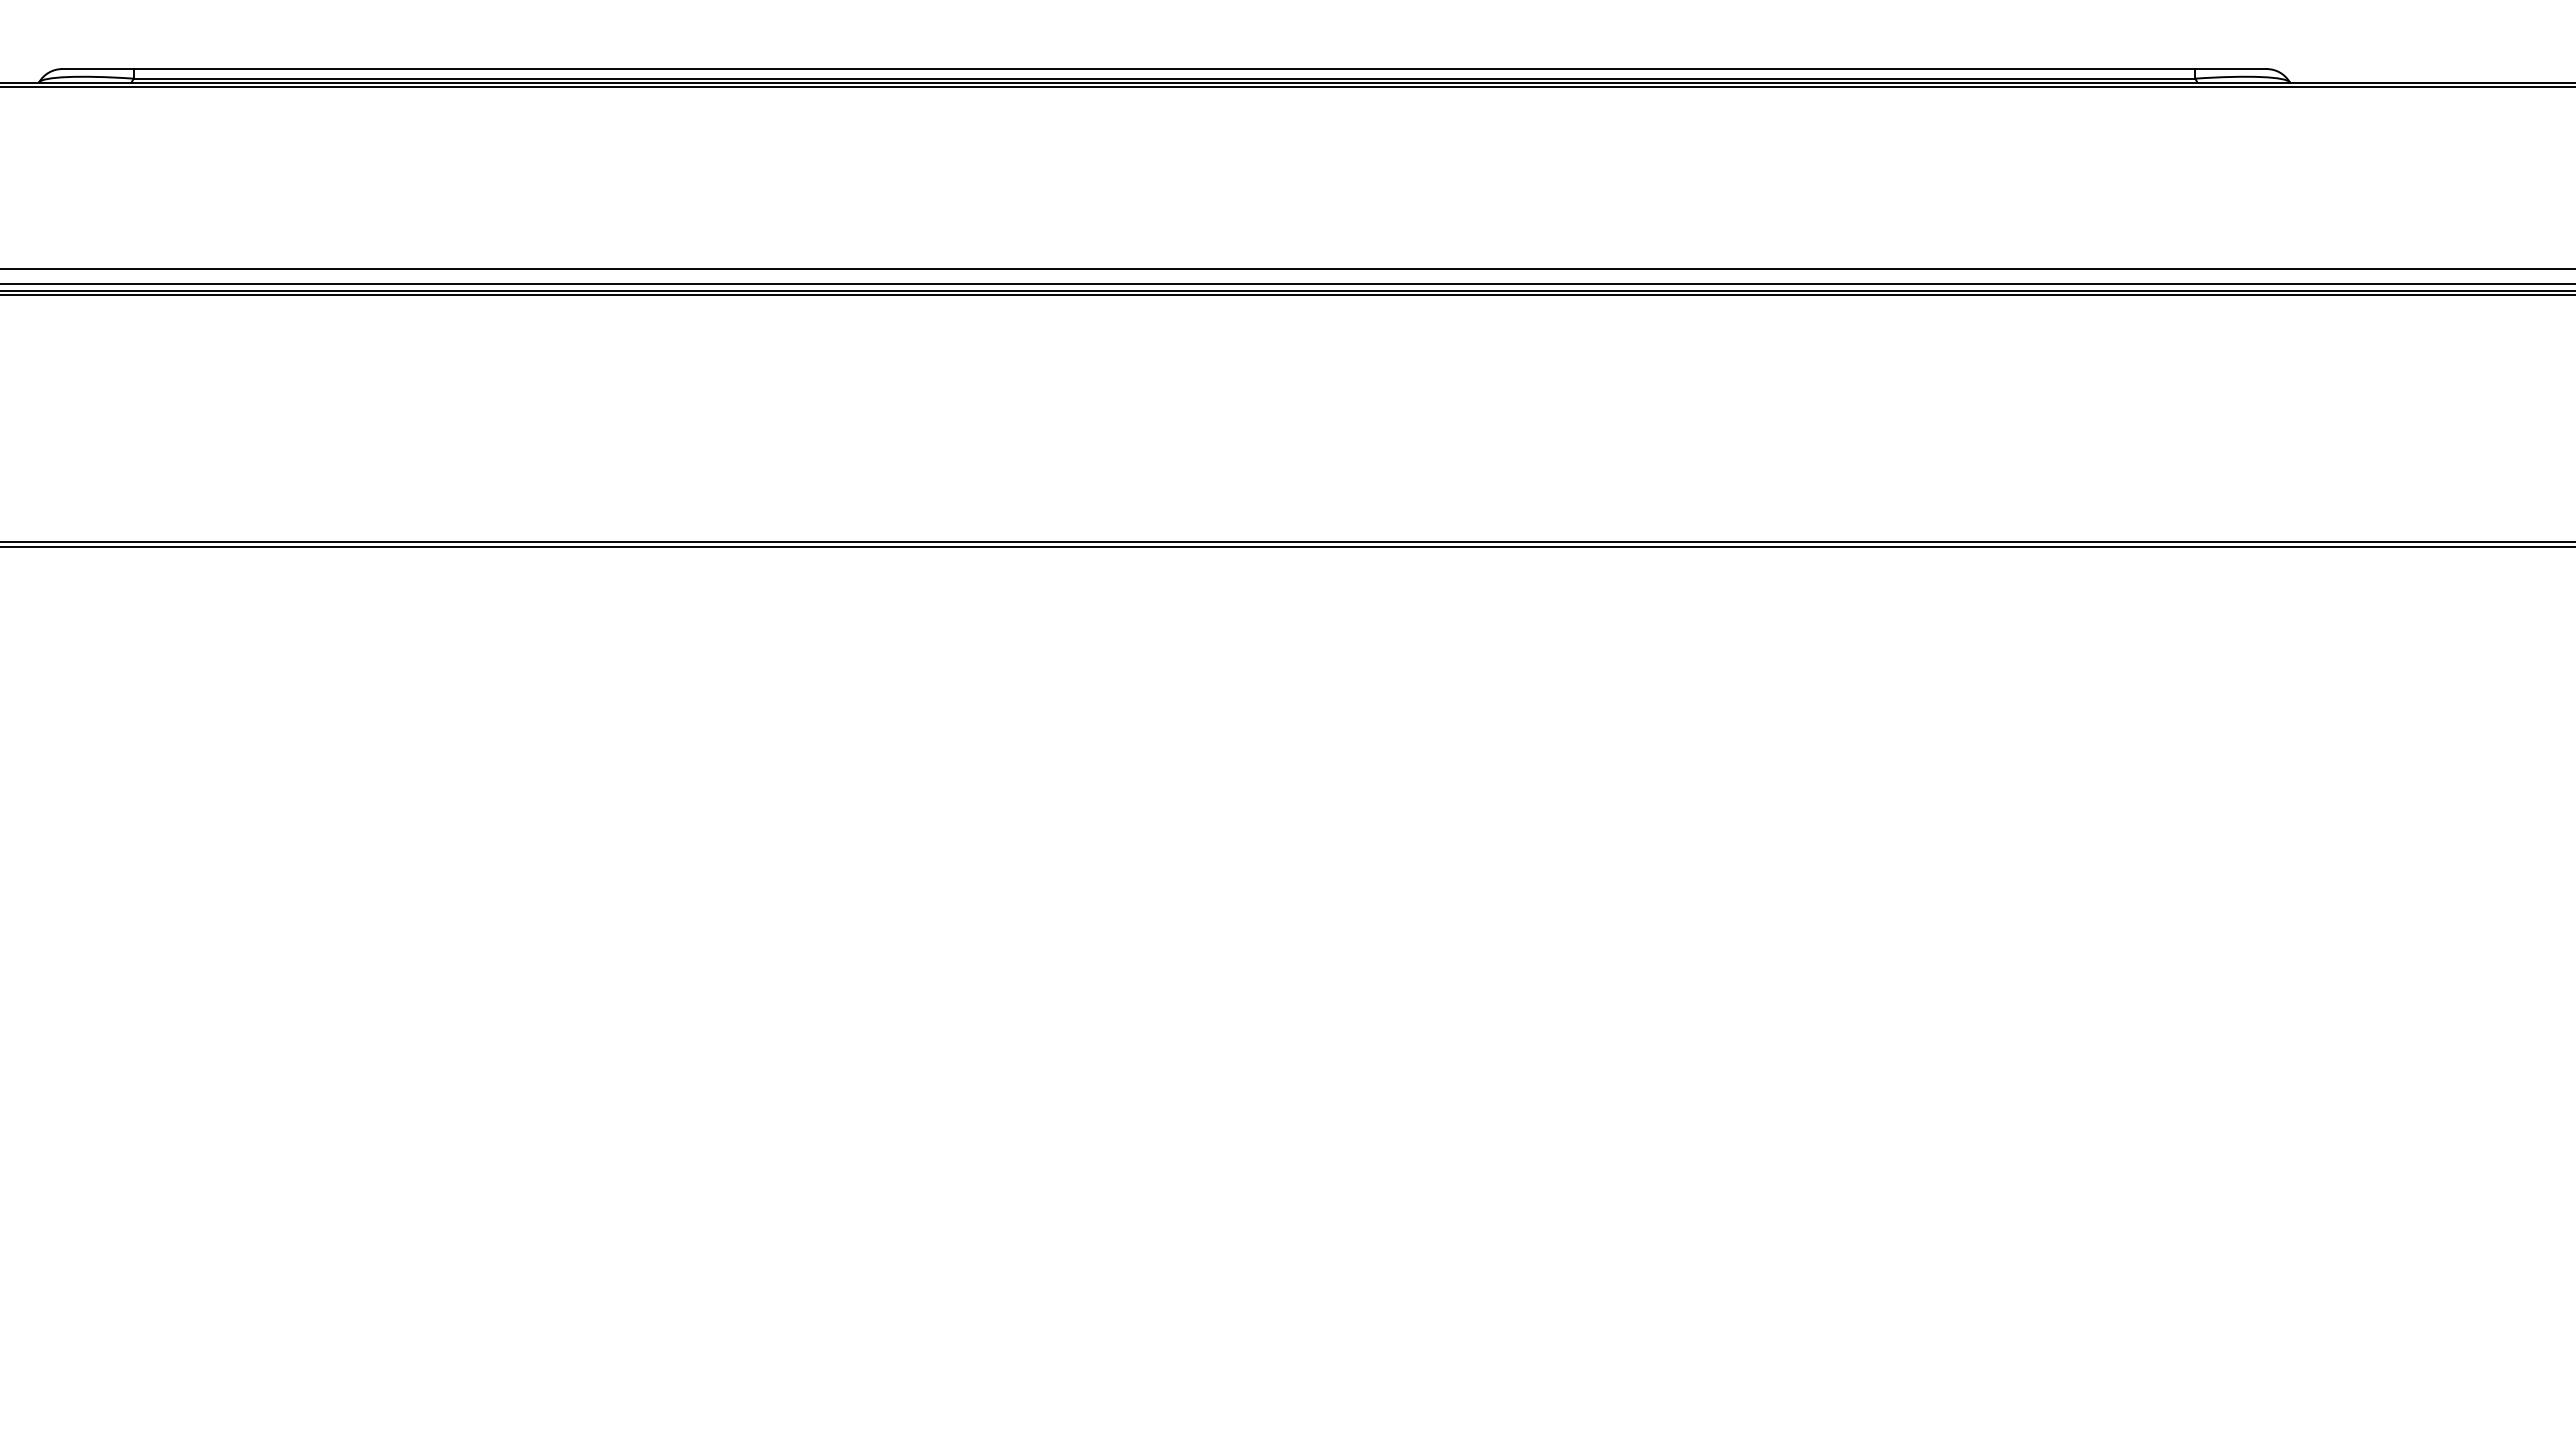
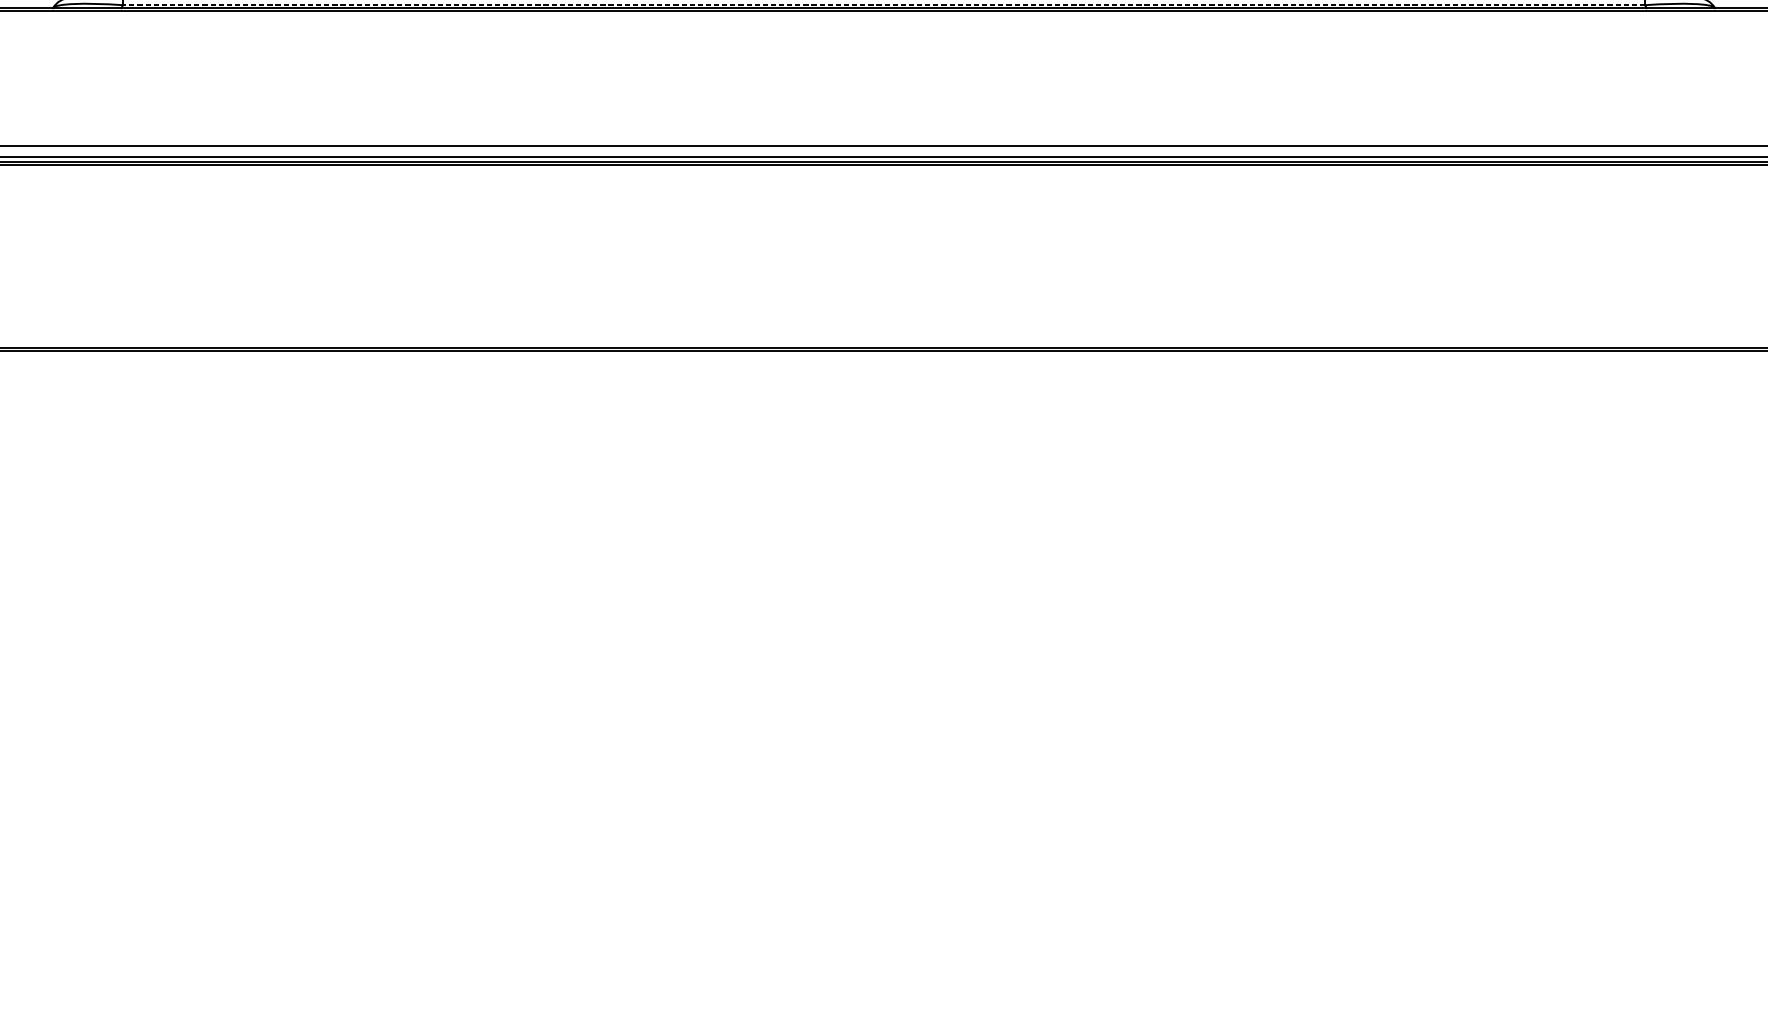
line: (1164, 78) -> (884, 5), solid -> dashed

